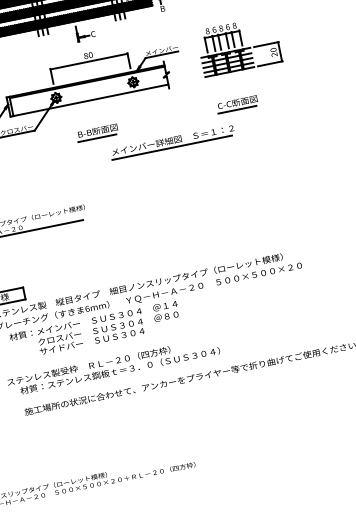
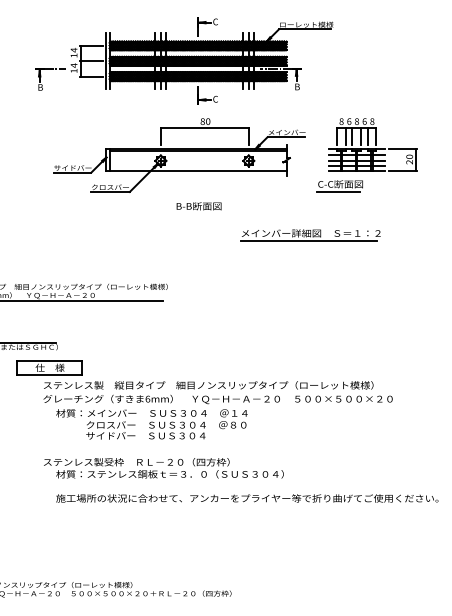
part: (237, 104) -> (339, 186), moved
line: (97, 138) -> (196, 214), removed
part: (172, 142) -> (310, 235), moved

